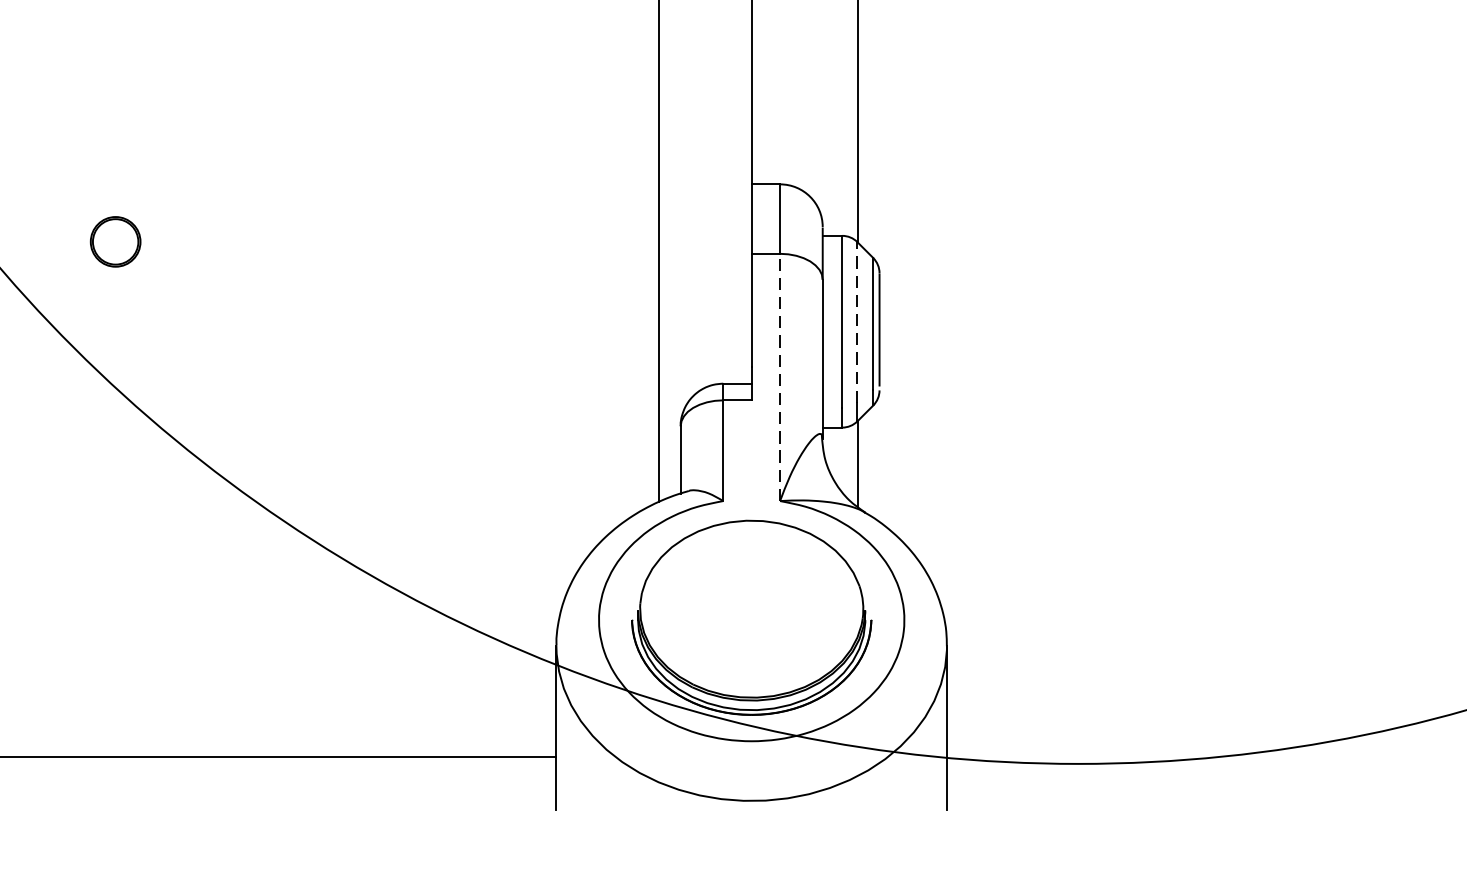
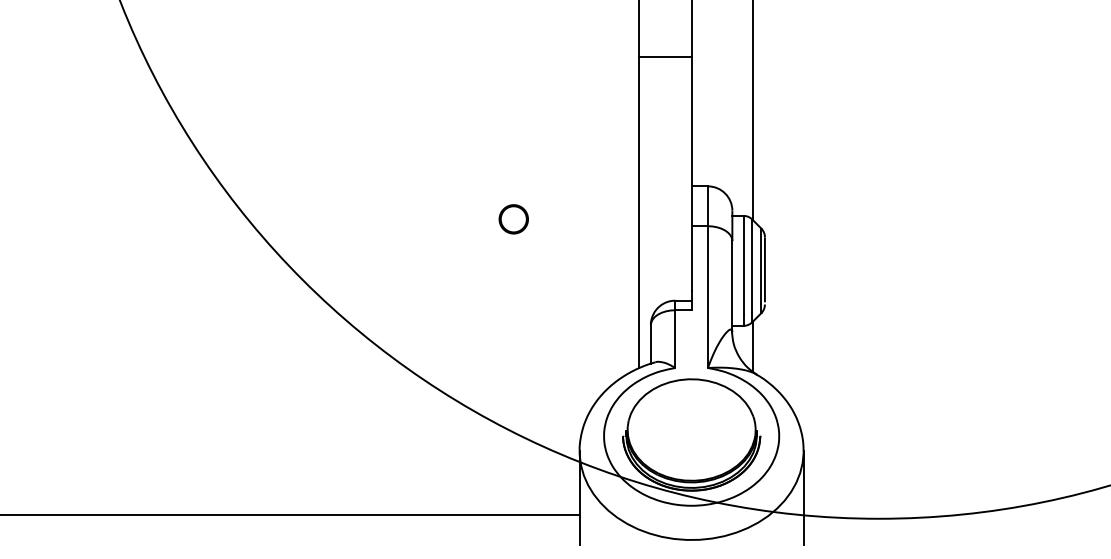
circle: (115, 242) -> (513, 219), moved
line: (857, 322) -> (752, 265), dashed -> solid
line: (779, 378) -> (707, 297), dashed -> solid

